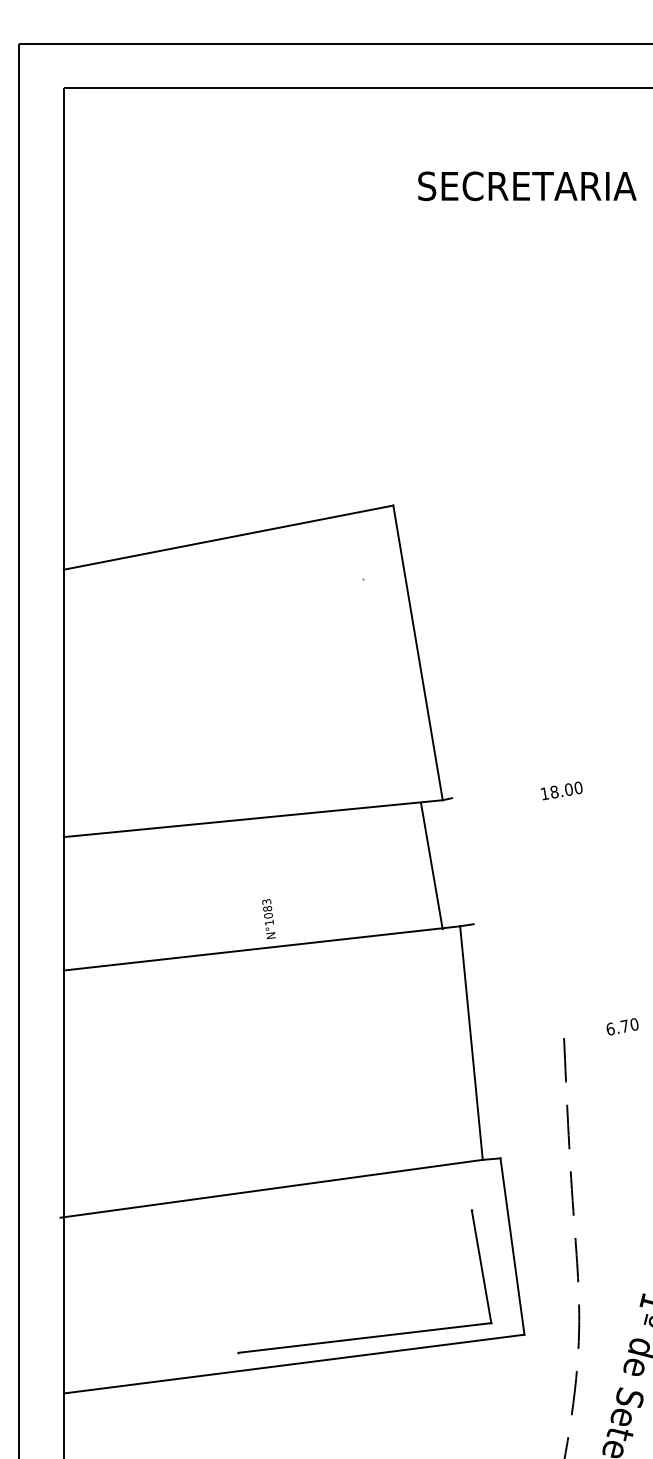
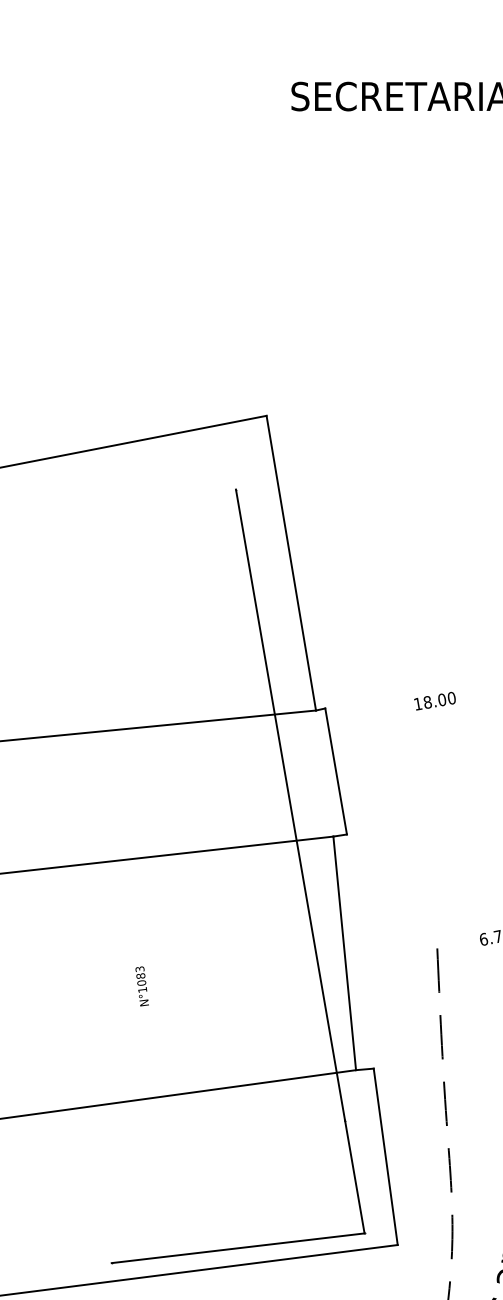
line: (431, 866) -> (335, 771), moved
line: (416, 894) -> (289, 804), added
text: (268, 919) -> (141, 986), moved

